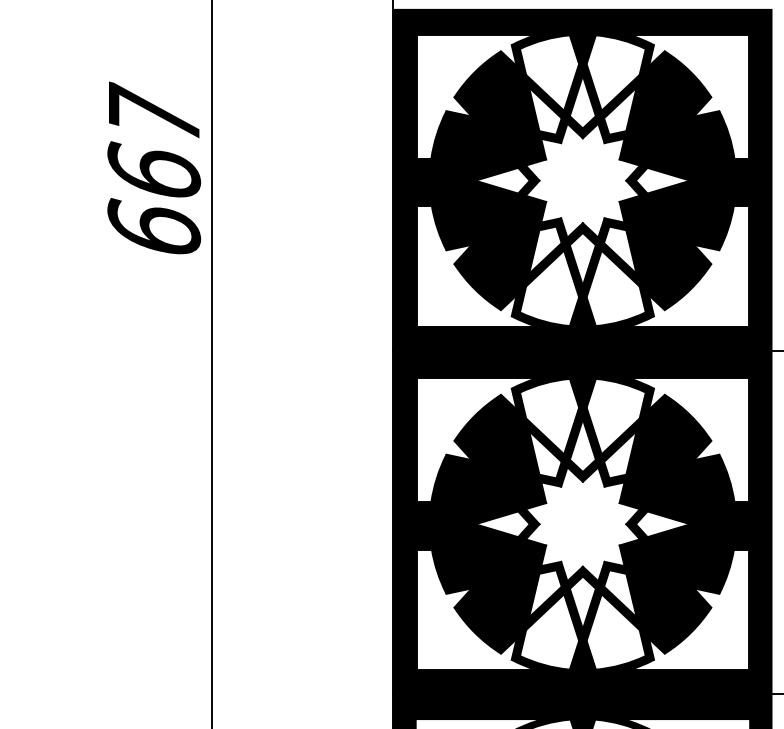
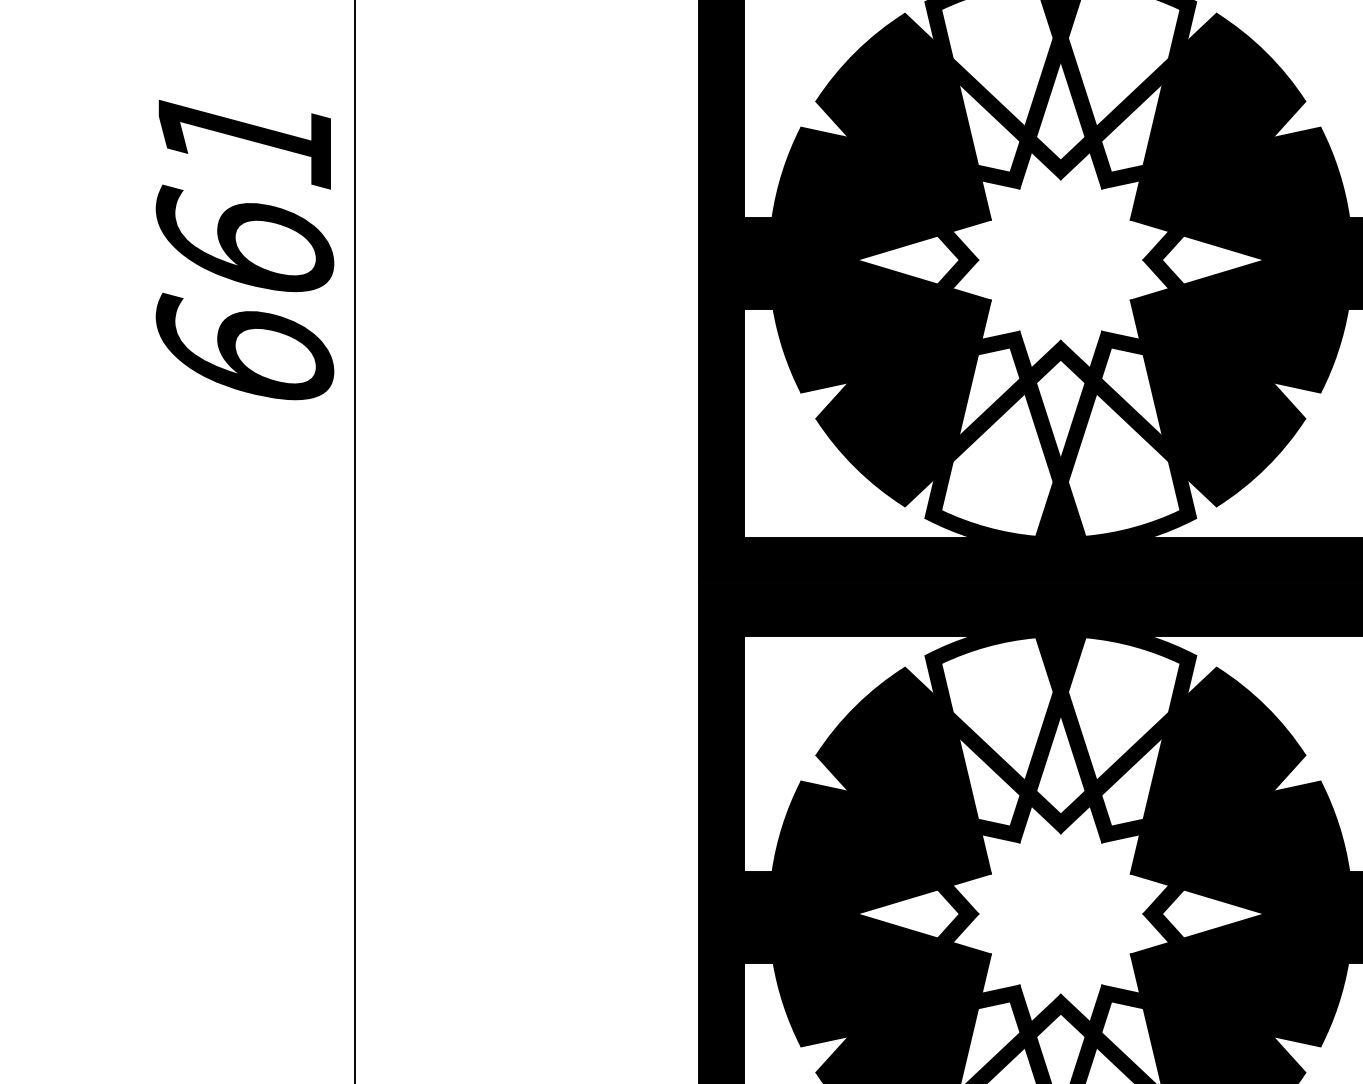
text: (154, 112) -> (245, 130), 667 -> 661

